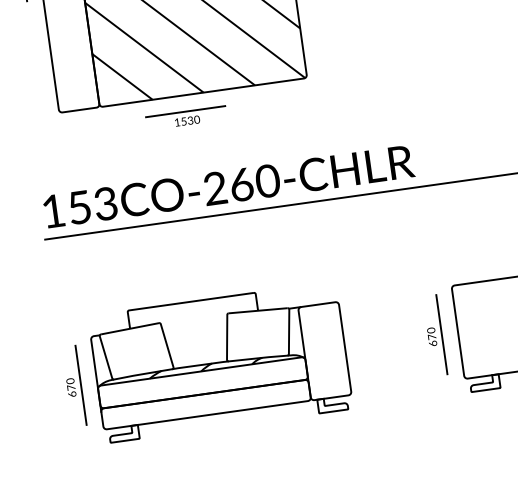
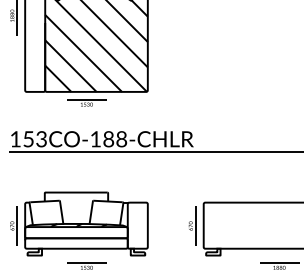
text: (241, 185) -> (108, 139), 153CO-260-CHLR -> 153CO-188-CHLR
part: (232, 446) -> (86, 265), added

